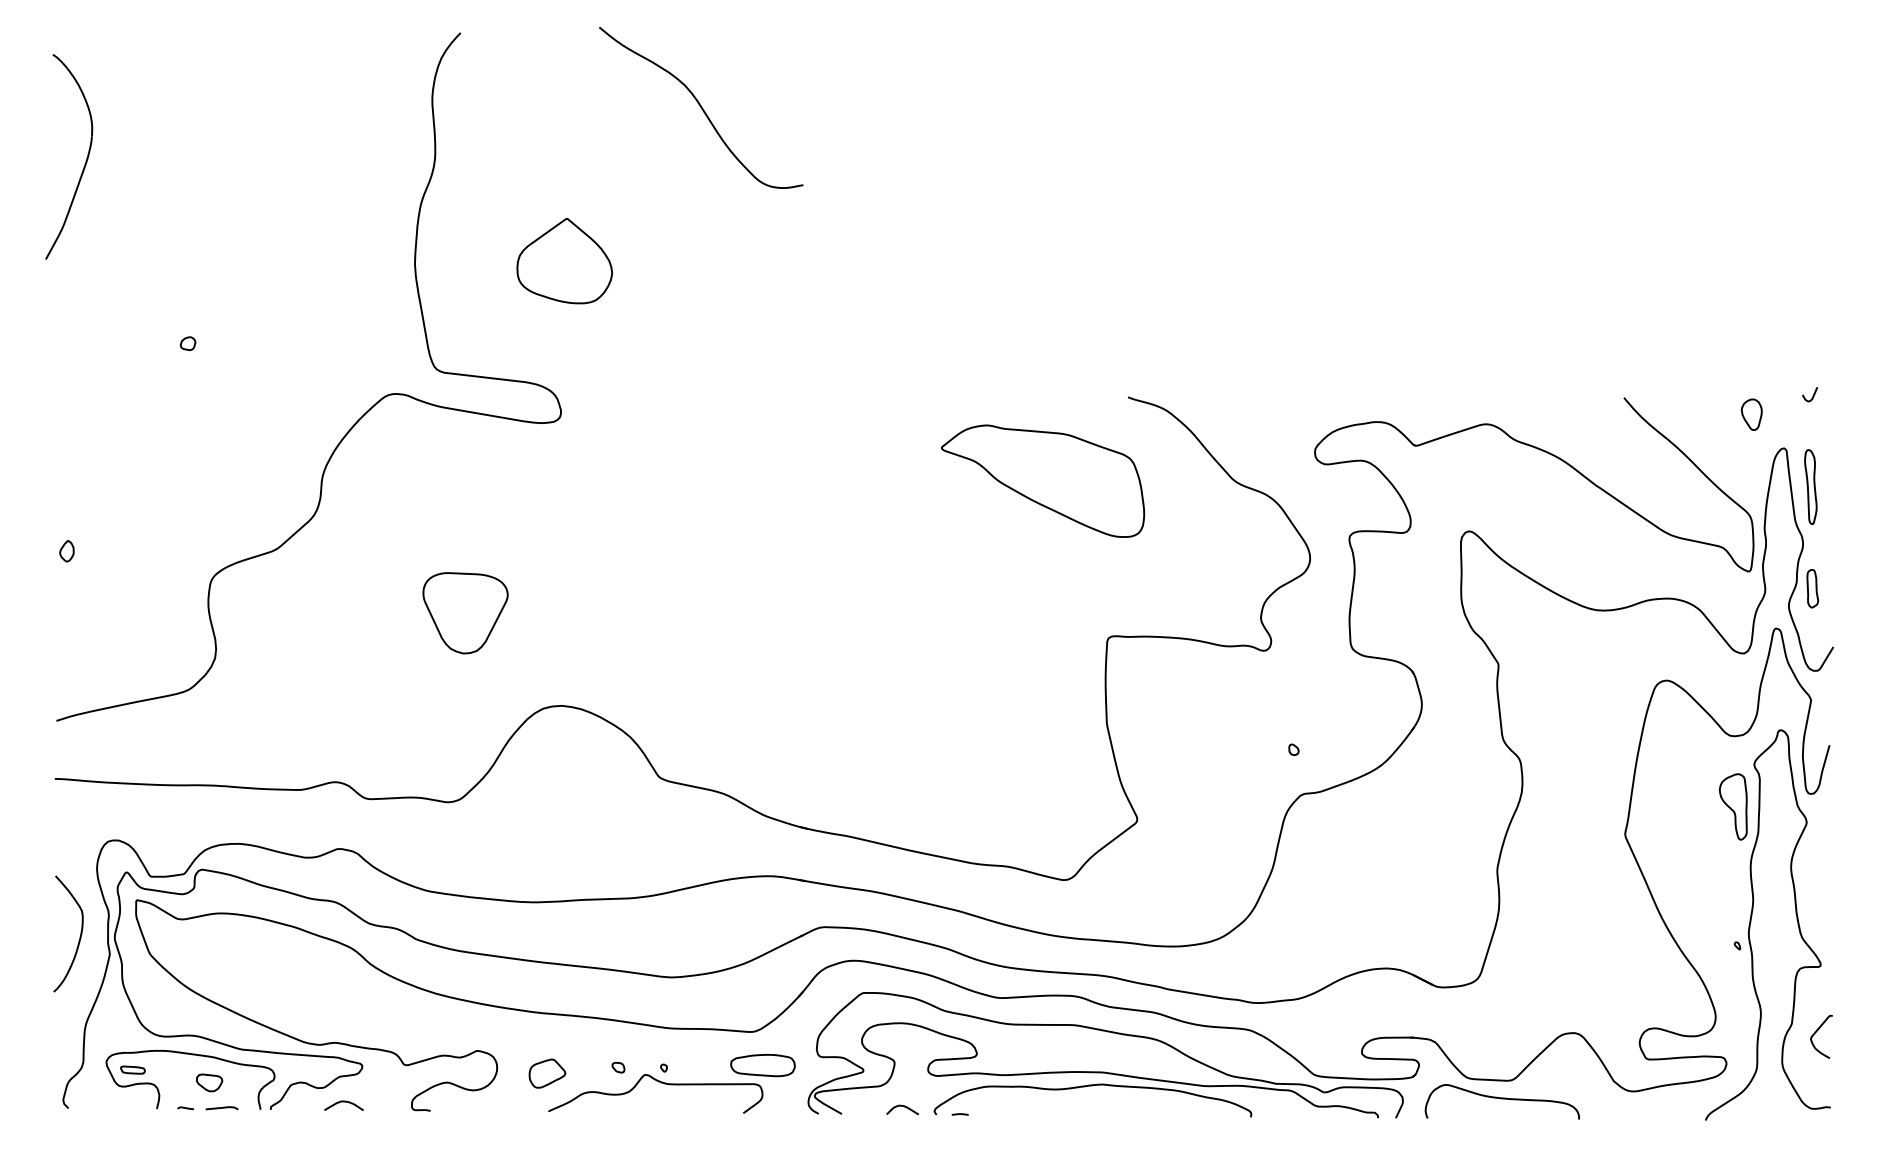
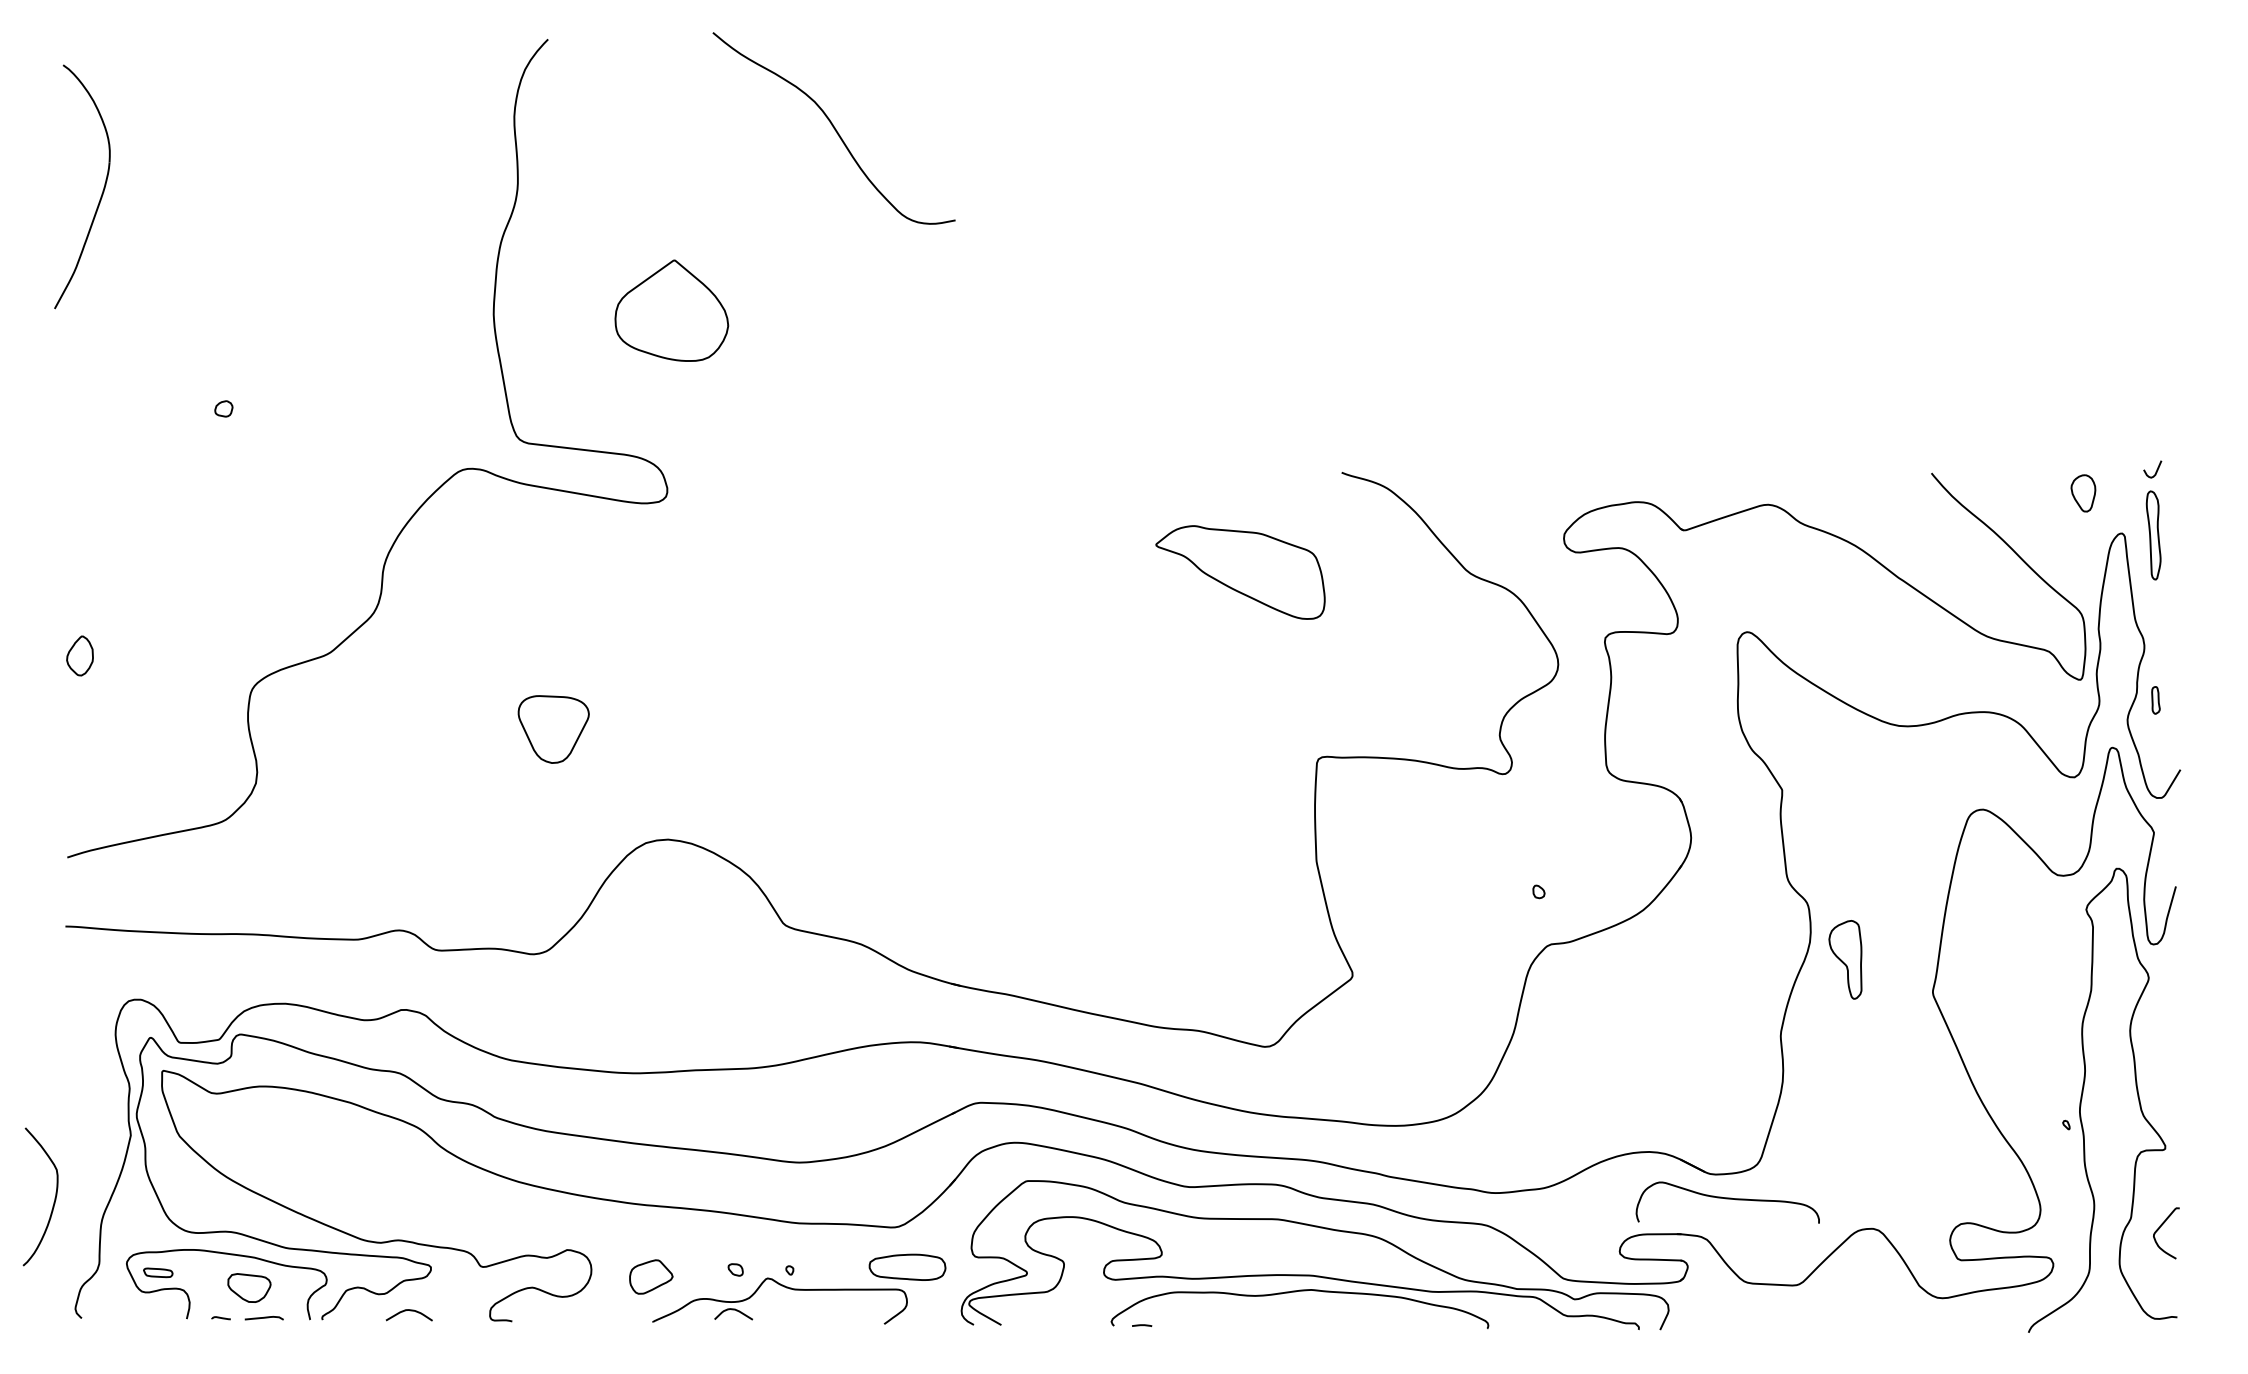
part: (1042, 481) -> (1240, 572), size x0.7
part: (1810, 487) -> (2153, 535), moved
part: (66, 551) -> (79, 655), size x1.6
part: (1812, 588) -> (2155, 700), size x0.6
part: (465, 613) -> (553, 729), size x0.7
part: (1733, 806) -> (1845, 959), moved
curve: (80, 934) -> (54, 1197), moved
part: (209, 1082) -> (249, 1287), size x1.4
curve: (1502, 1099) -> (1727, 1199), moved
curve: (902, 1106) -> (733, 1310), moved

